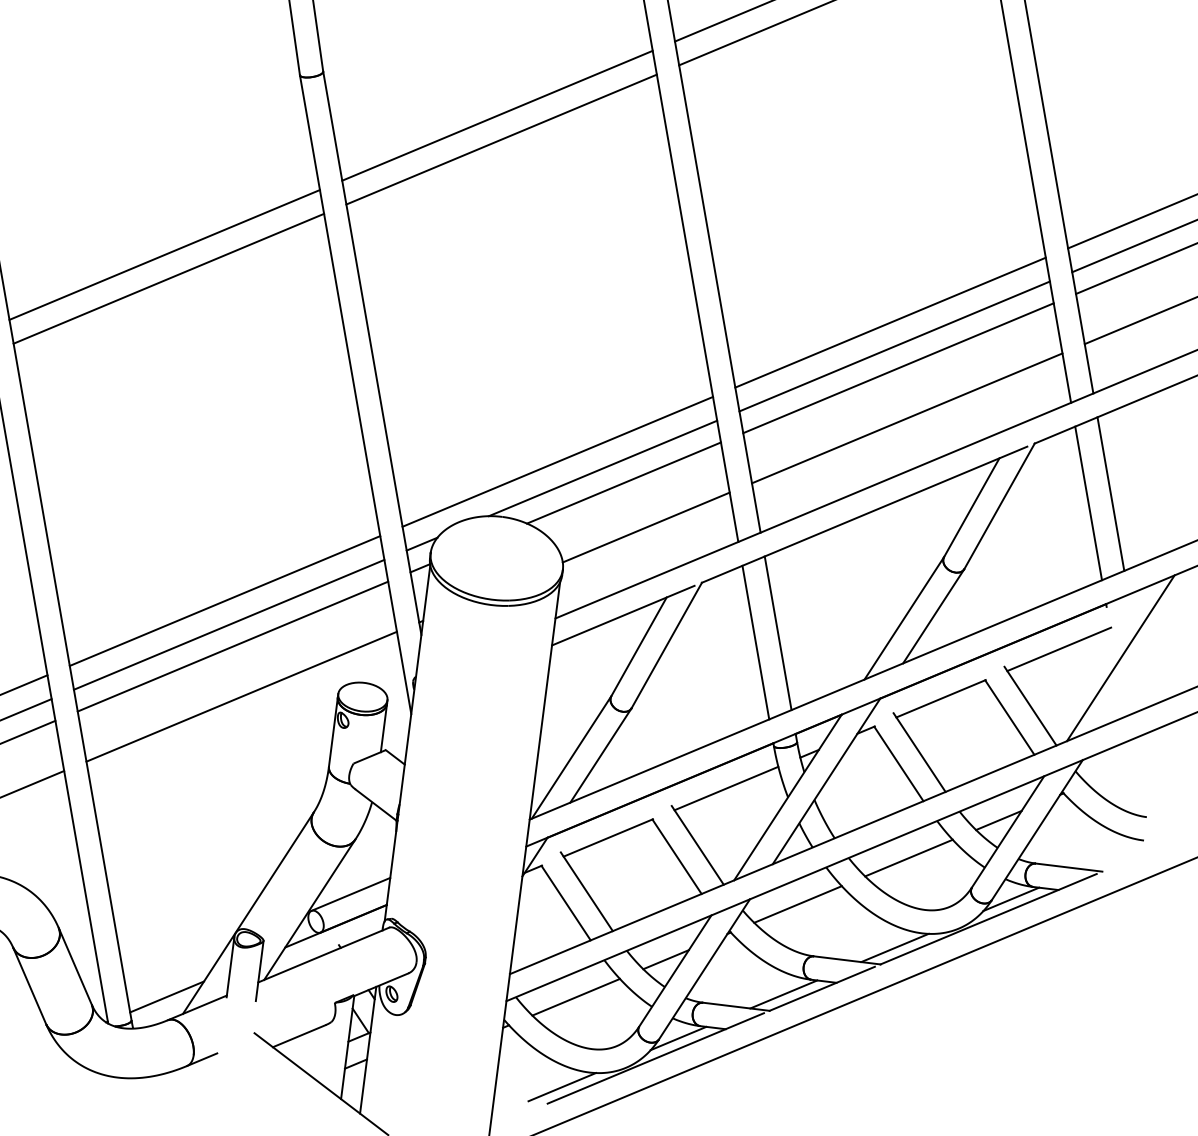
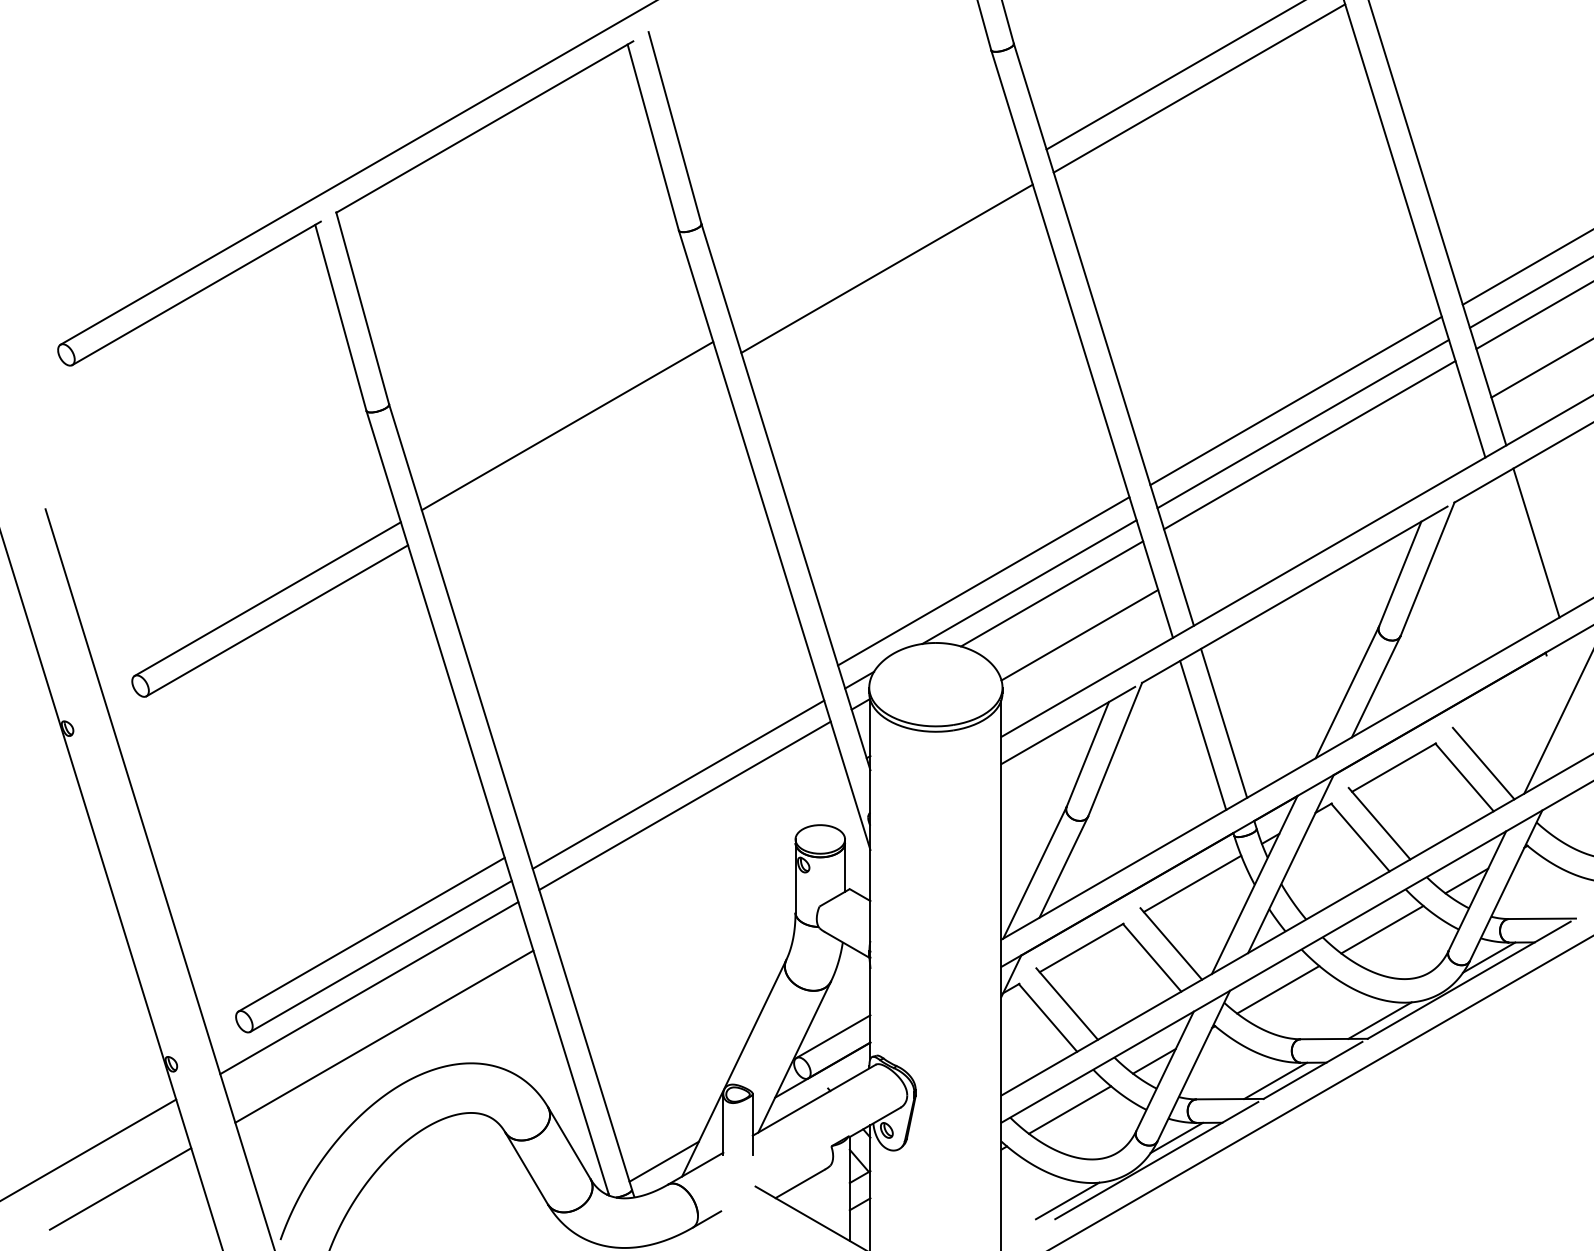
line: (497, 115) -> (879, 245), removed
line: (168, 279) -> (574, 449), removed
line: (906, 418) -> (1324, 493), removed
line: (1088, 502) -> (1515, 554), removed
line: (225, 600) -> (671, 761), removed
line: (1058, 649) -> (1504, 703), removed
line: (241, 696) -> (699, 854), removed

